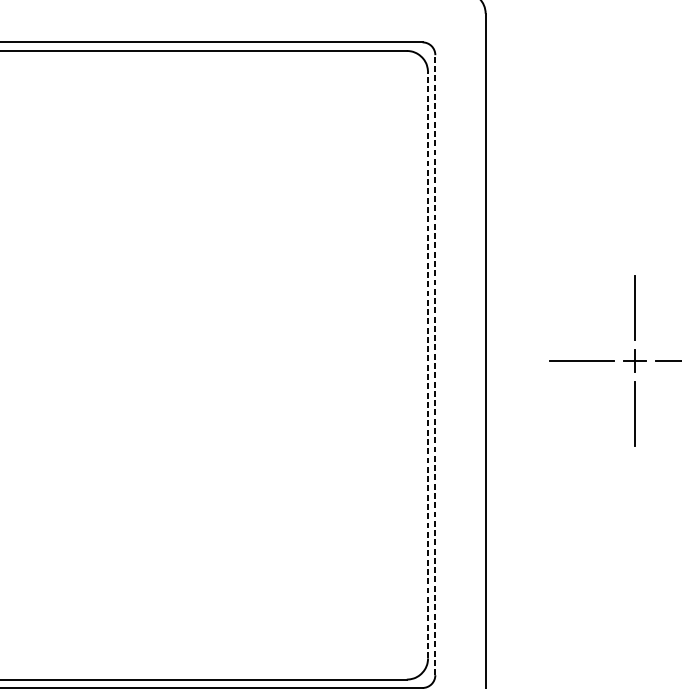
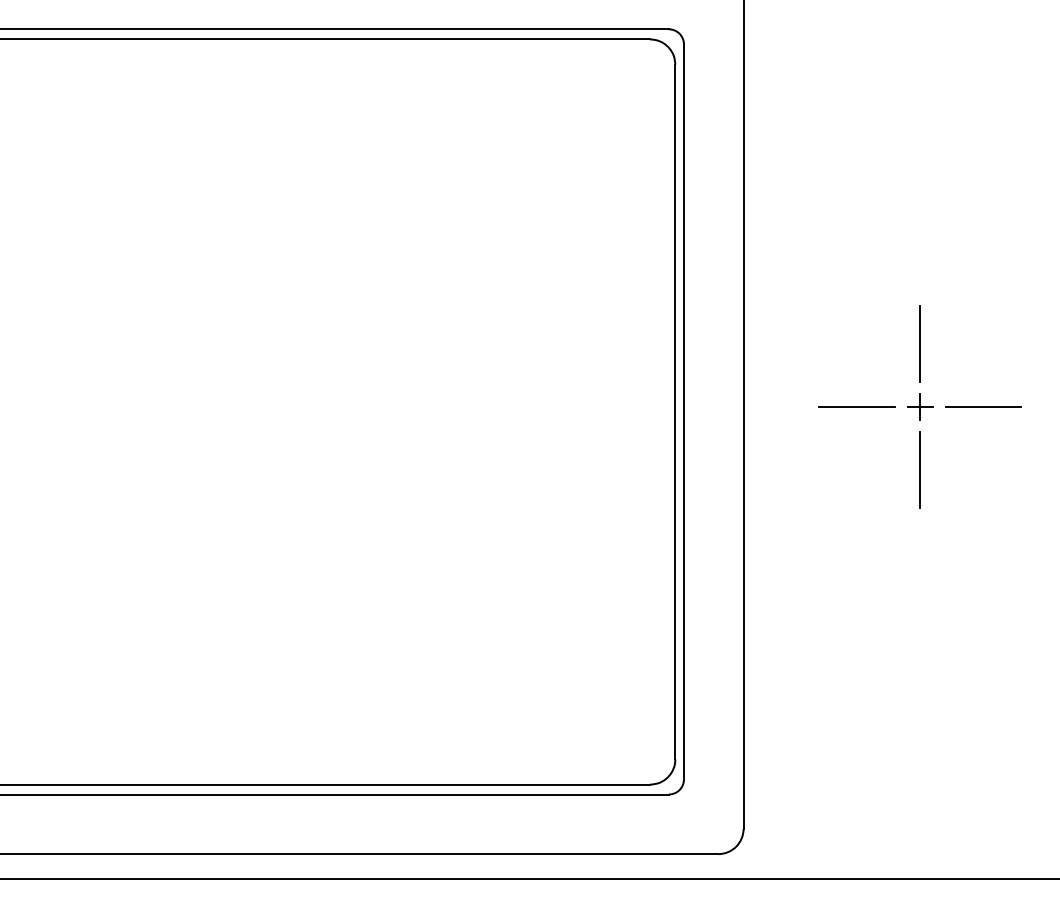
line: (428, 364) -> (675, 411), dashed -> solid
line: (434, 364) -> (683, 411), dashed -> solid

